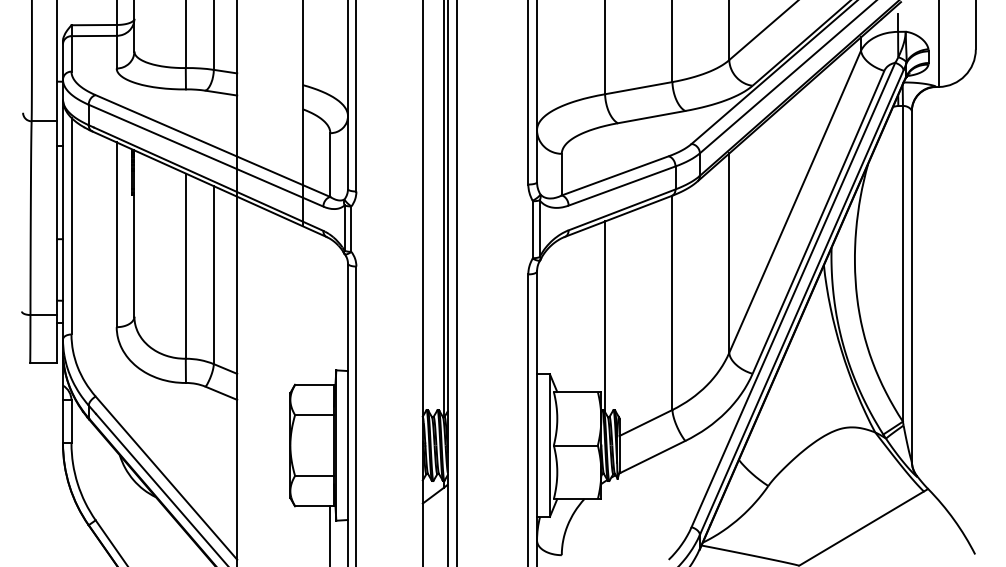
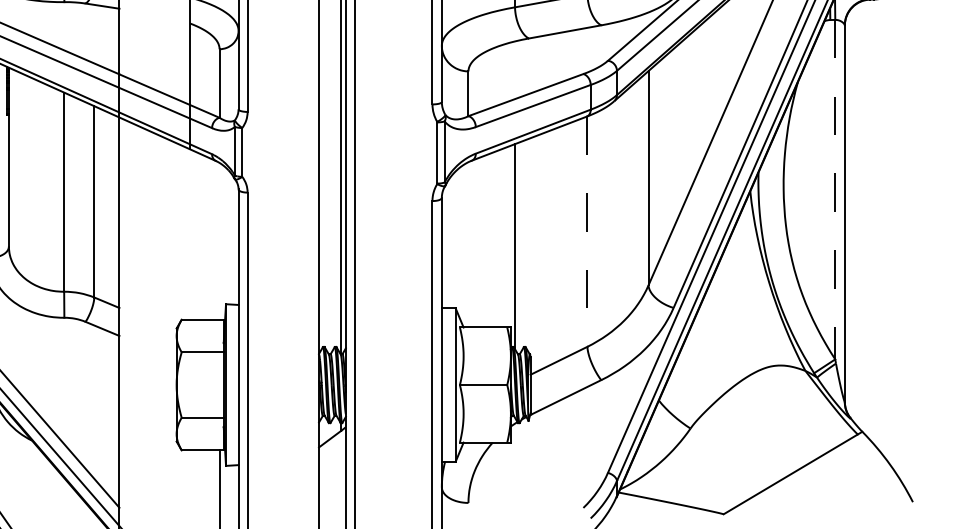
line: (902, 263) -> (834, 189), solid -> dashed
line: (672, 303) -> (587, 232), solid -> dashed

